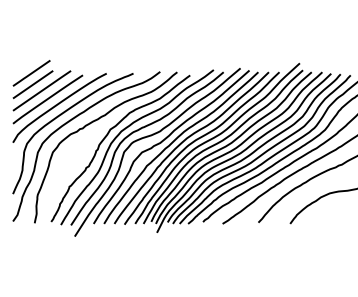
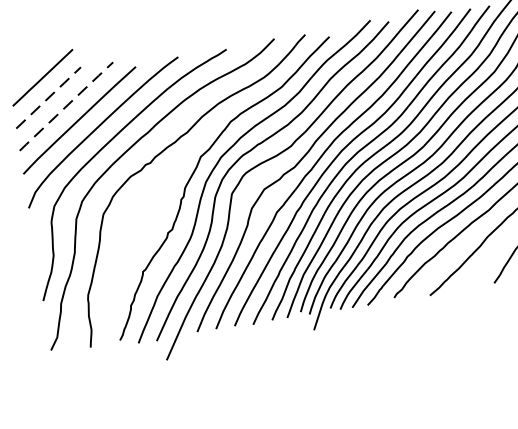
line: (33, 84) -> (49, 97), solid -> dashed
line: (41, 91) -> (65, 107), solid -> dashed

